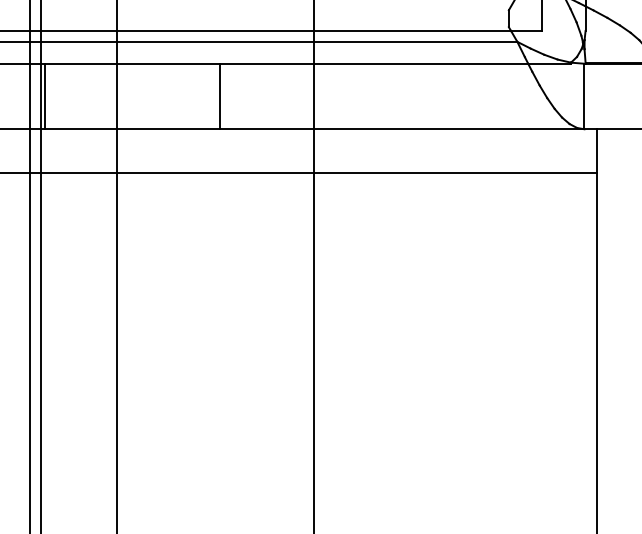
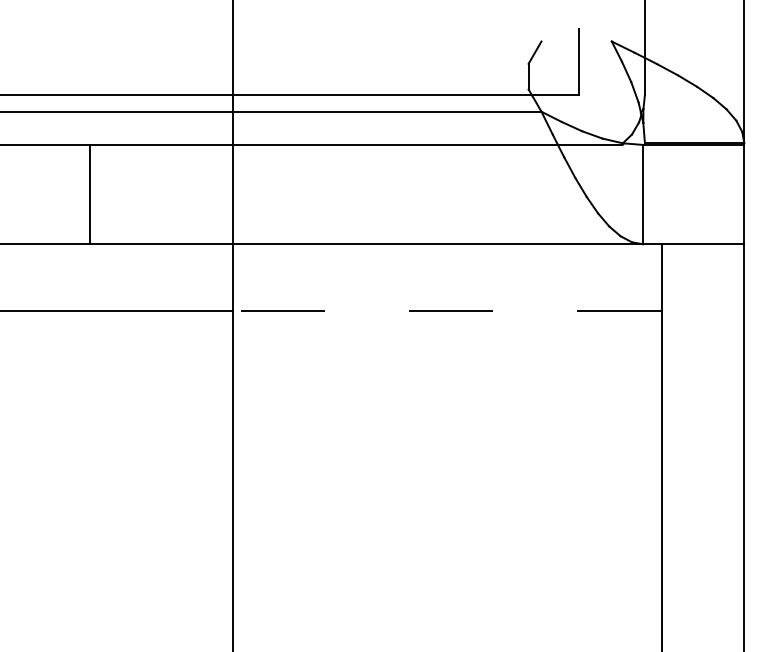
line: (454, 173) -> (446, 311), solid -> dashed

